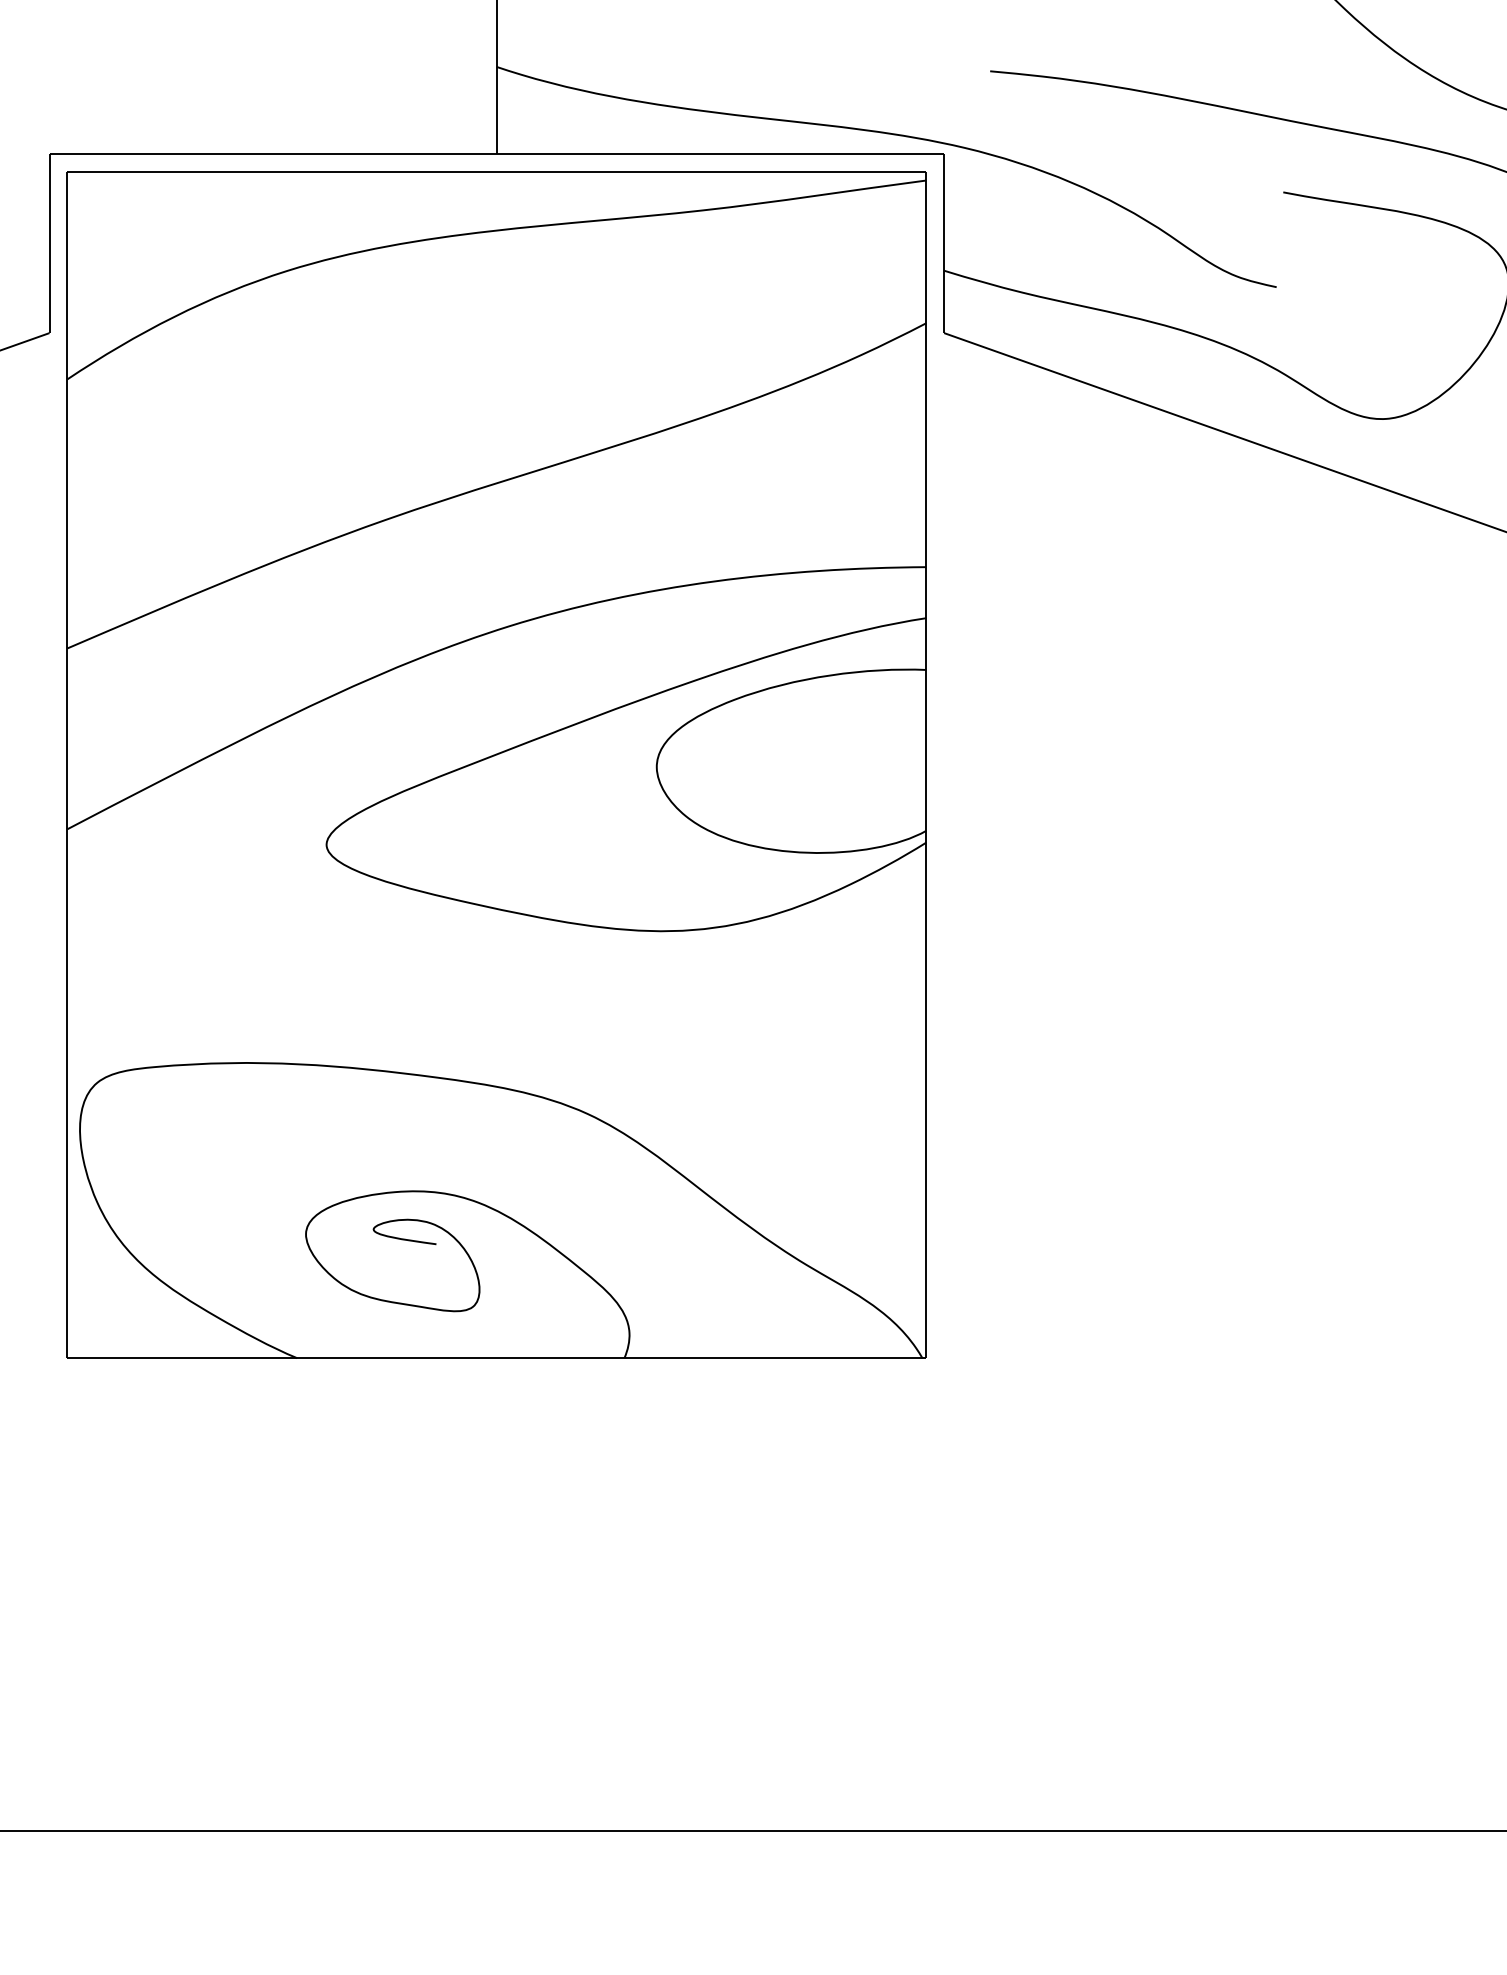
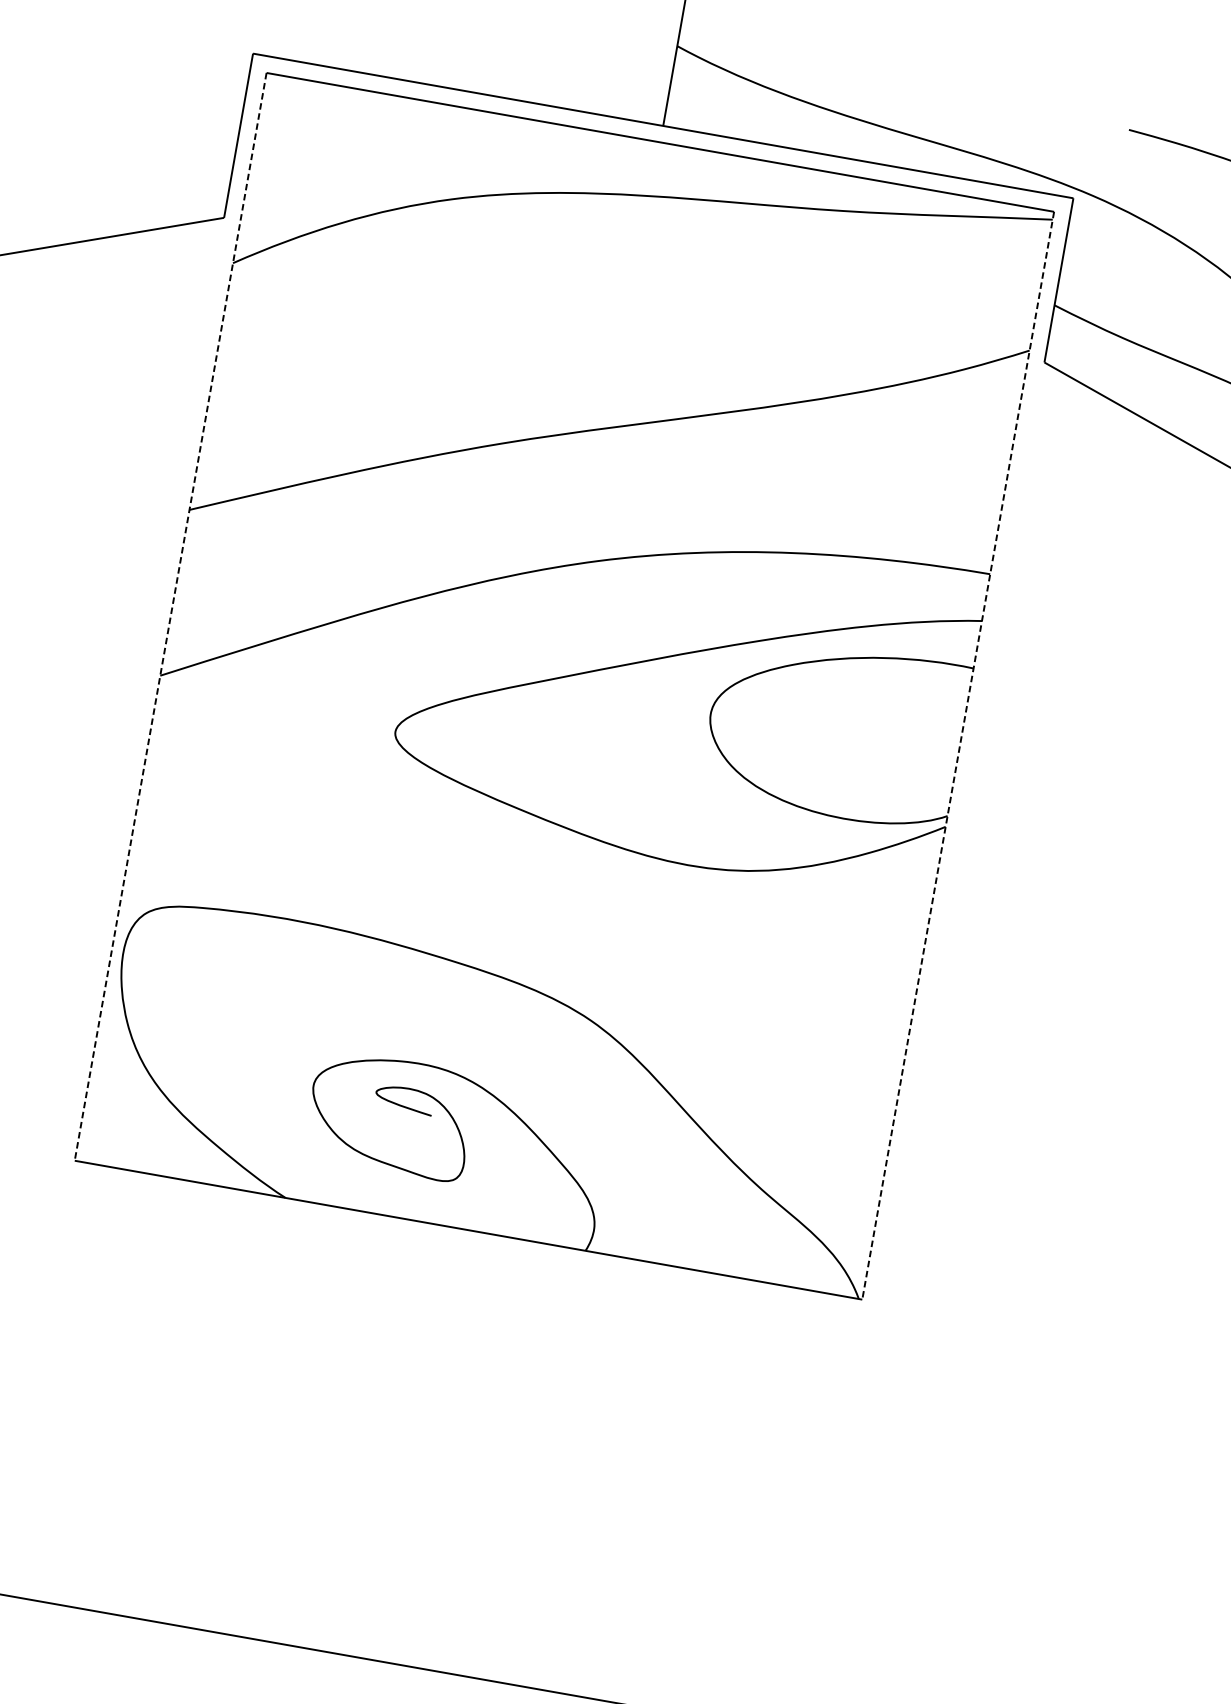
line: (67, 765) -> (170, 617), solid -> dashed
line: (926, 765) -> (958, 756), solid -> dashed

